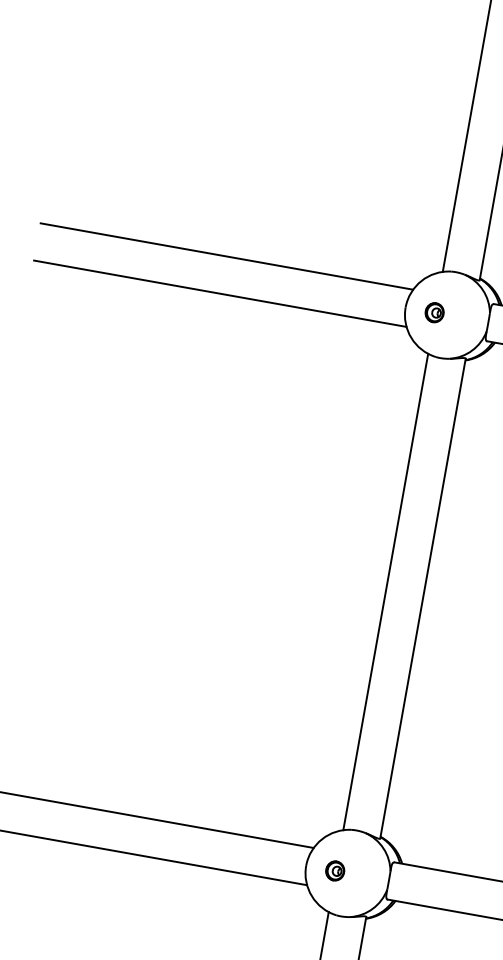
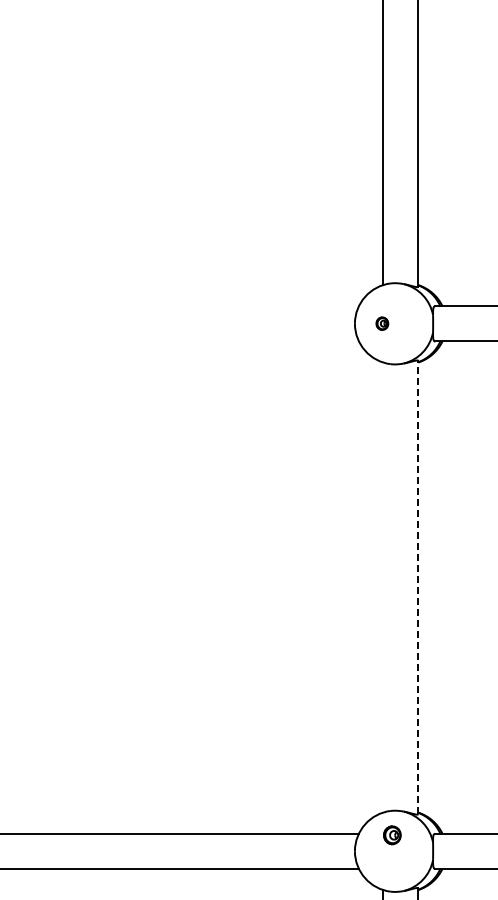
line: (226, 256) -> (182, 306), removed
line: (219, 293) -> (182, 341), removed
part: (434, 312) -> (382, 323), size x0.7
line: (386, 592) -> (383, 587), removed
line: (423, 598) -> (418, 587), solid -> dashed
part: (335, 871) -> (392, 835), moved

